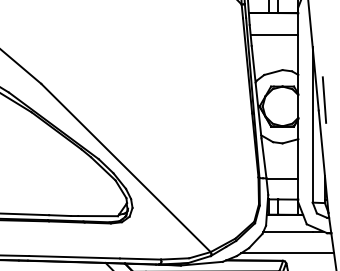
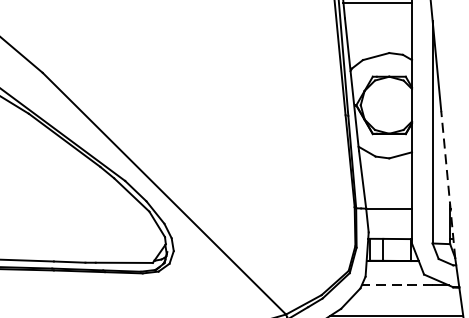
line: (324, 99) -> (449, 95), removed
line: (323, 161) -> (448, 184), solid -> dashed
line: (288, 231) -> (397, 284), solid -> dashed

